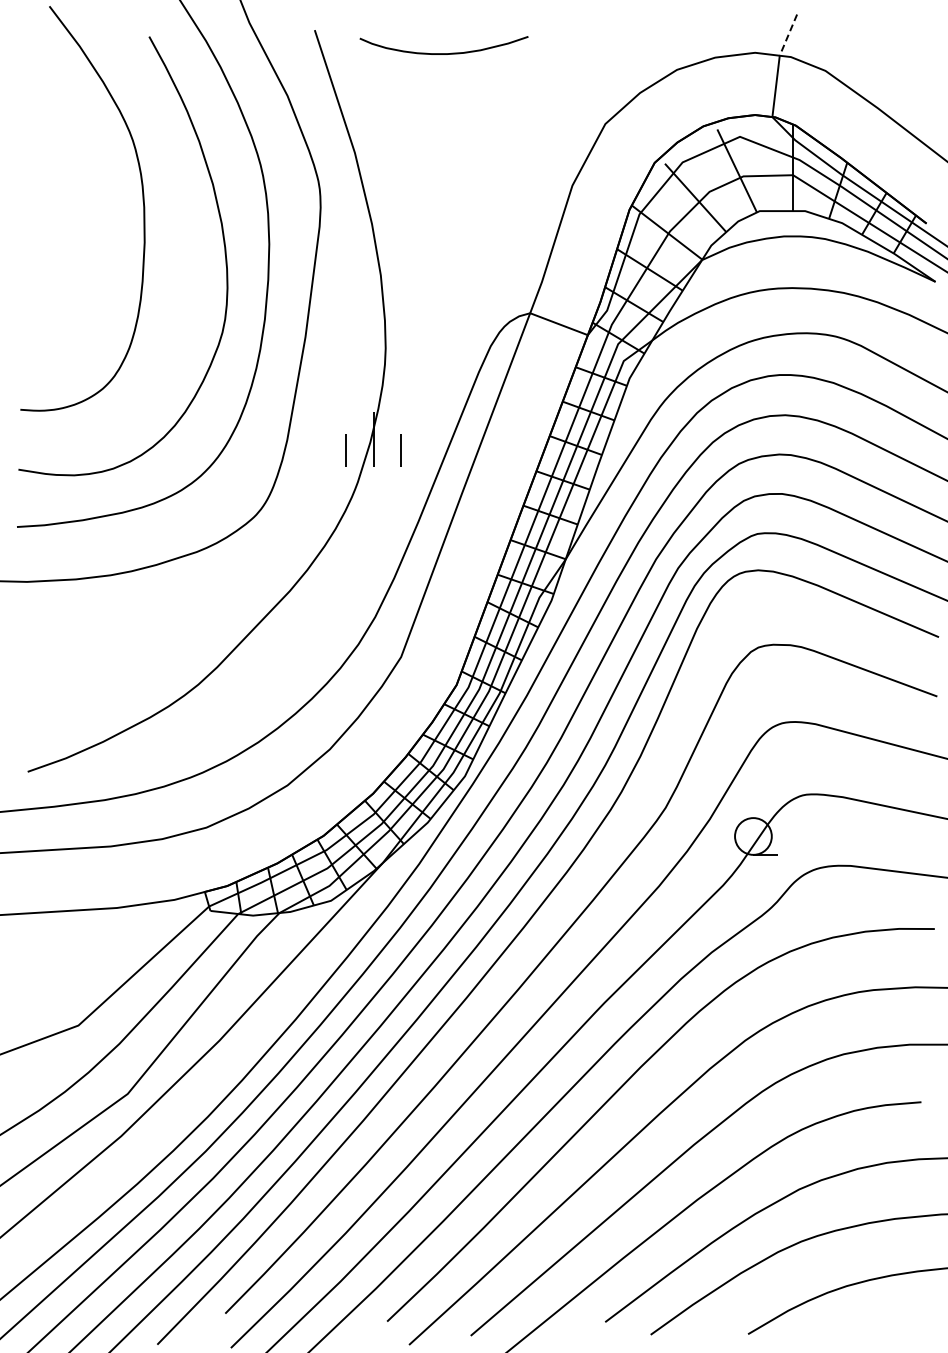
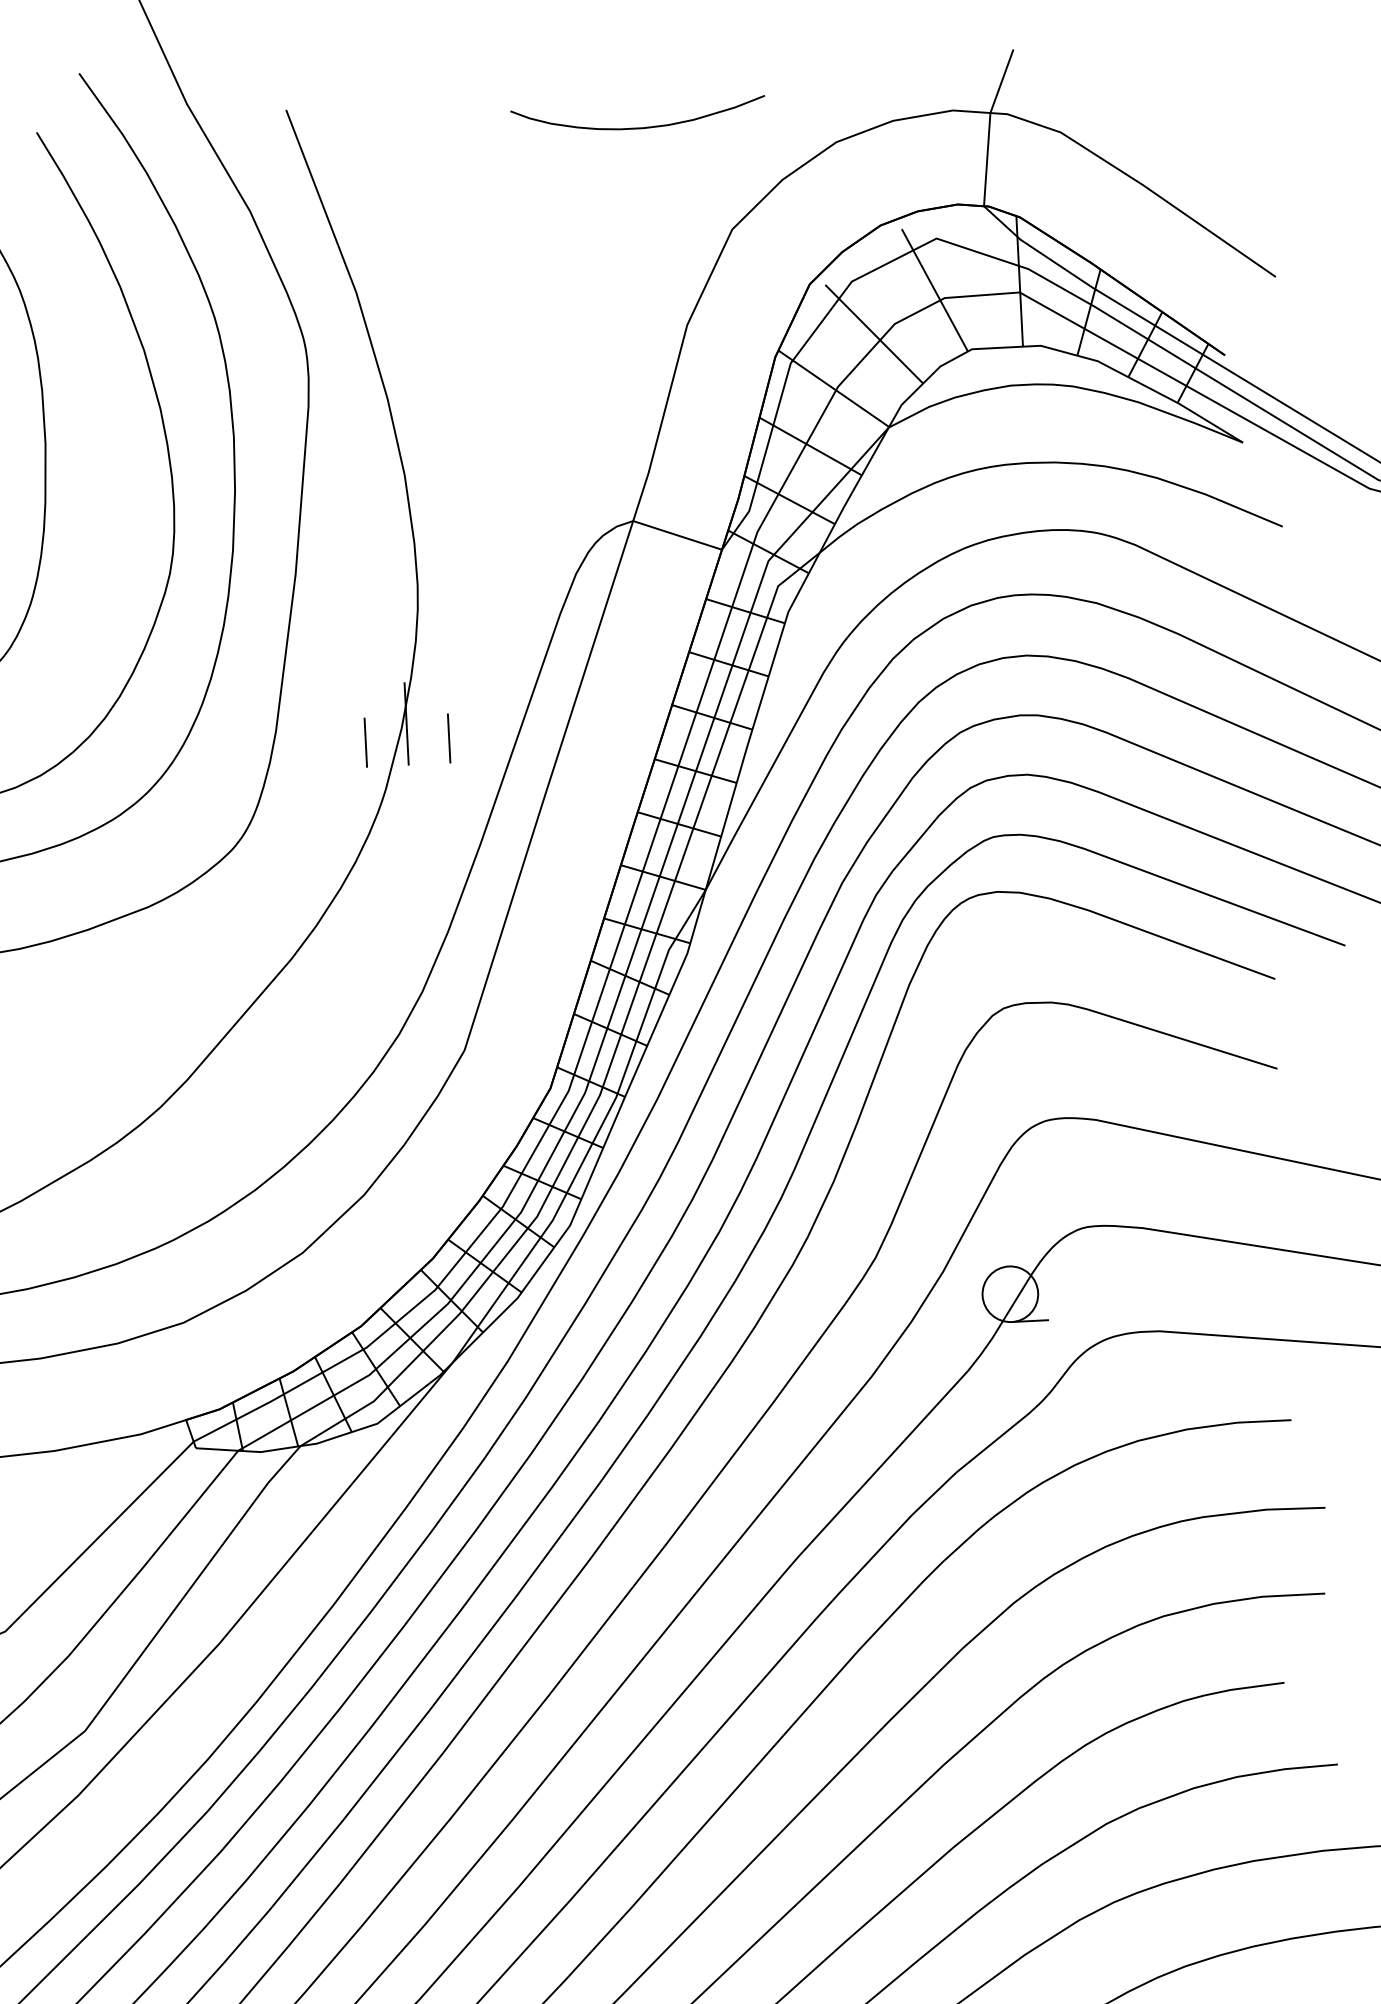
line: (788, 35) -> (1002, 81), dashed -> solid
curve: (443, 53) -> (637, 127), moved

